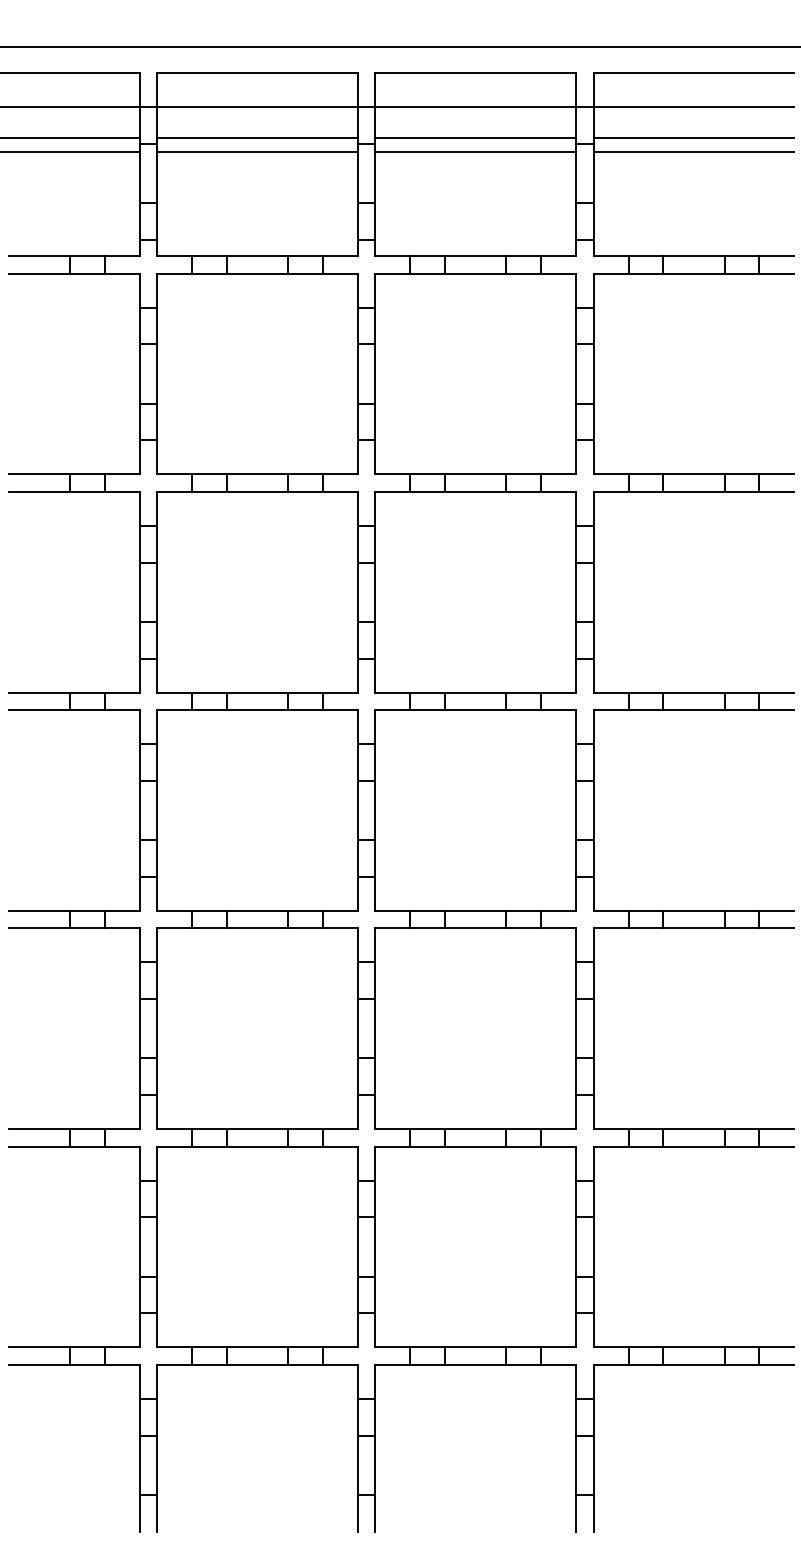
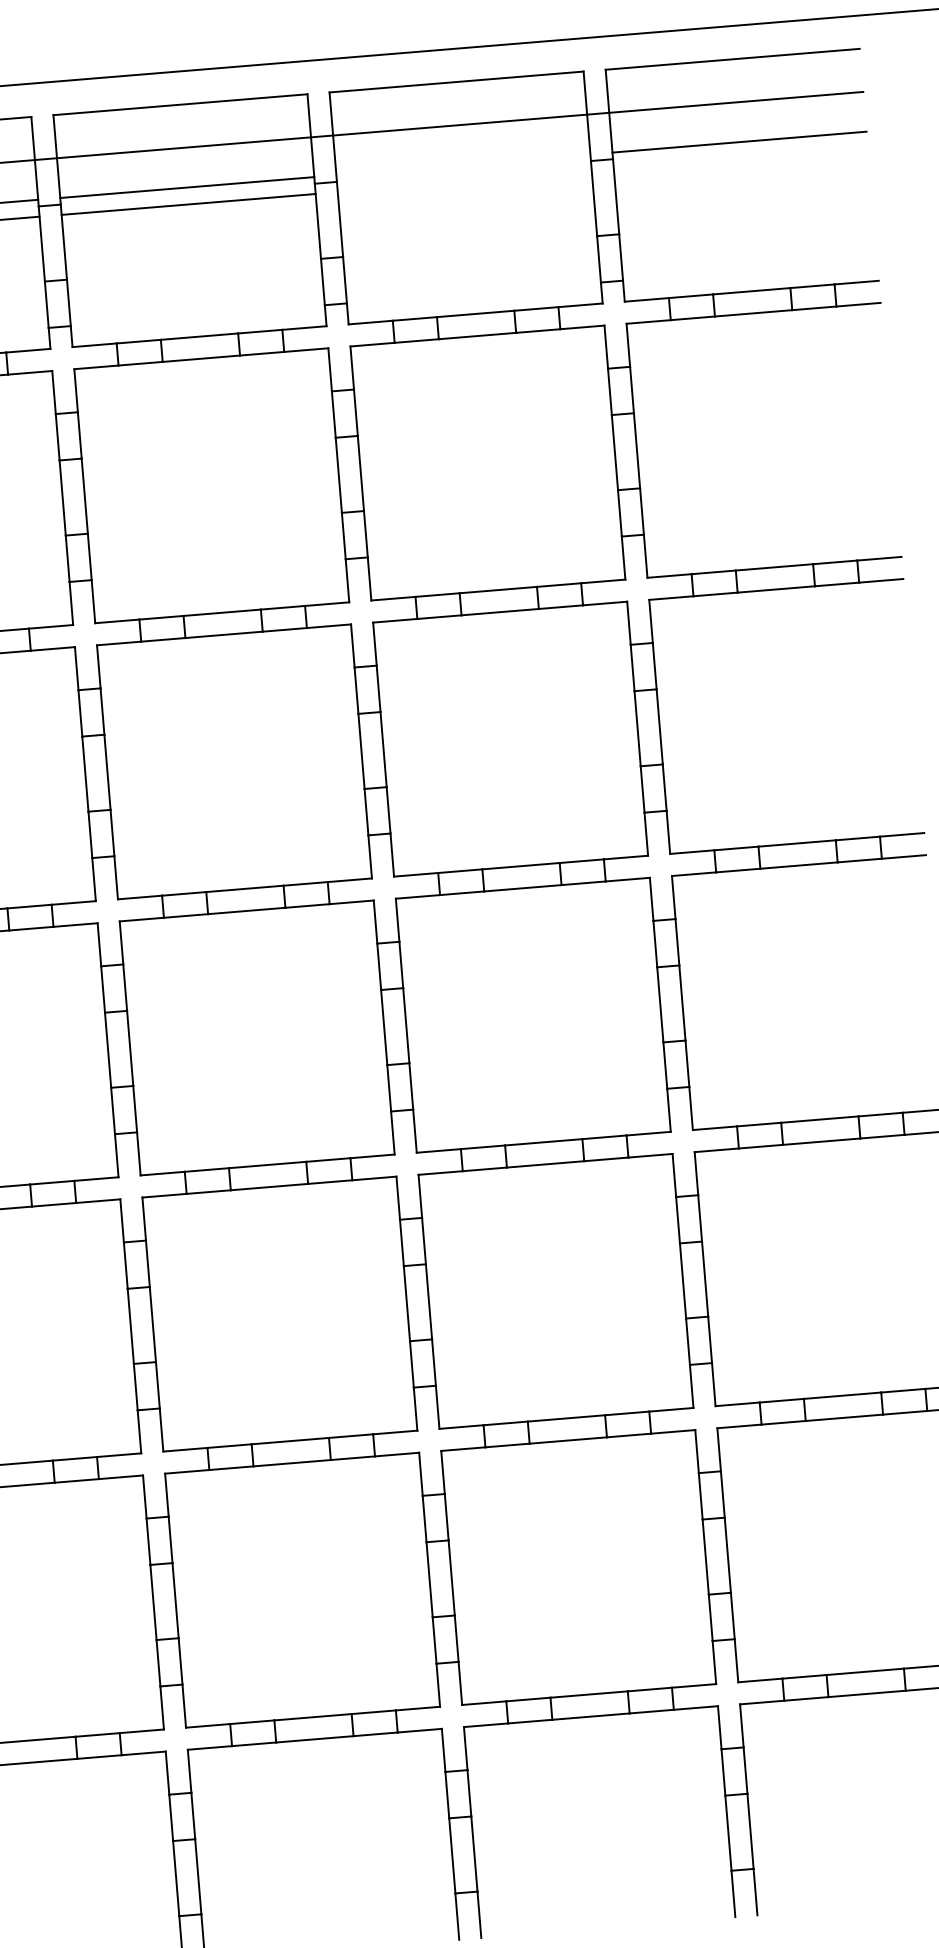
line: (475, 138) -> (463, 164), removed
line: (475, 151) -> (464, 181), removed
line: (693, 151) -> (740, 158), removed

